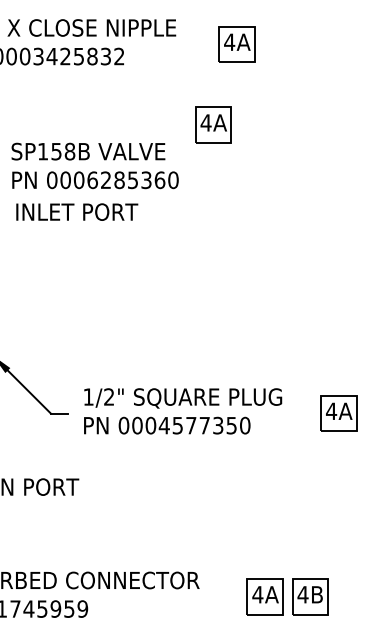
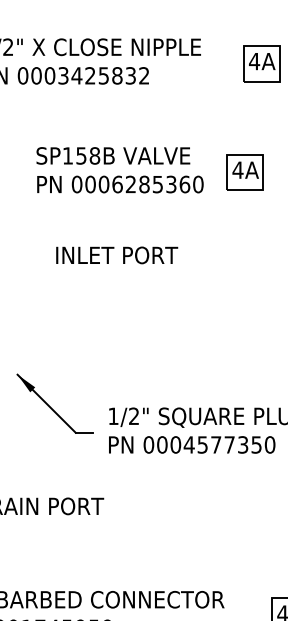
part: (213, 124) -> (245, 171), moved
text: (94, 165) -> (119, 169), moved
text: (77, 211) -> (117, 254), moved

